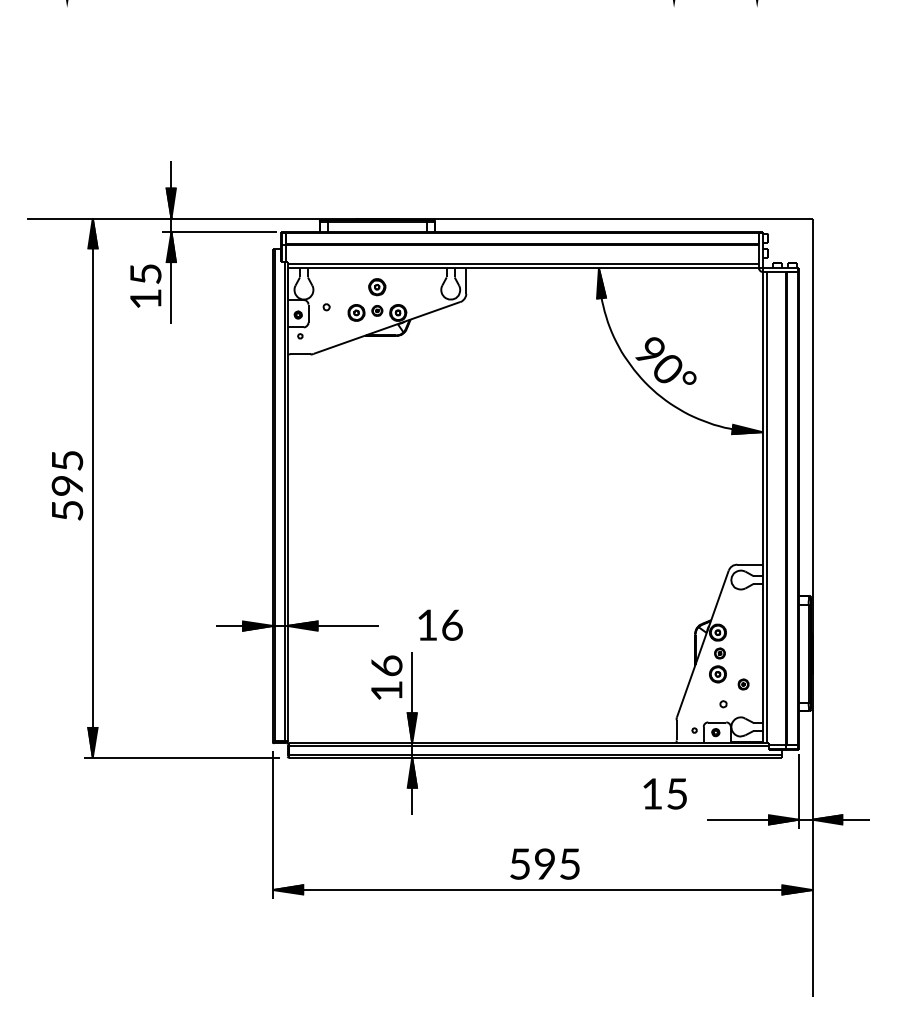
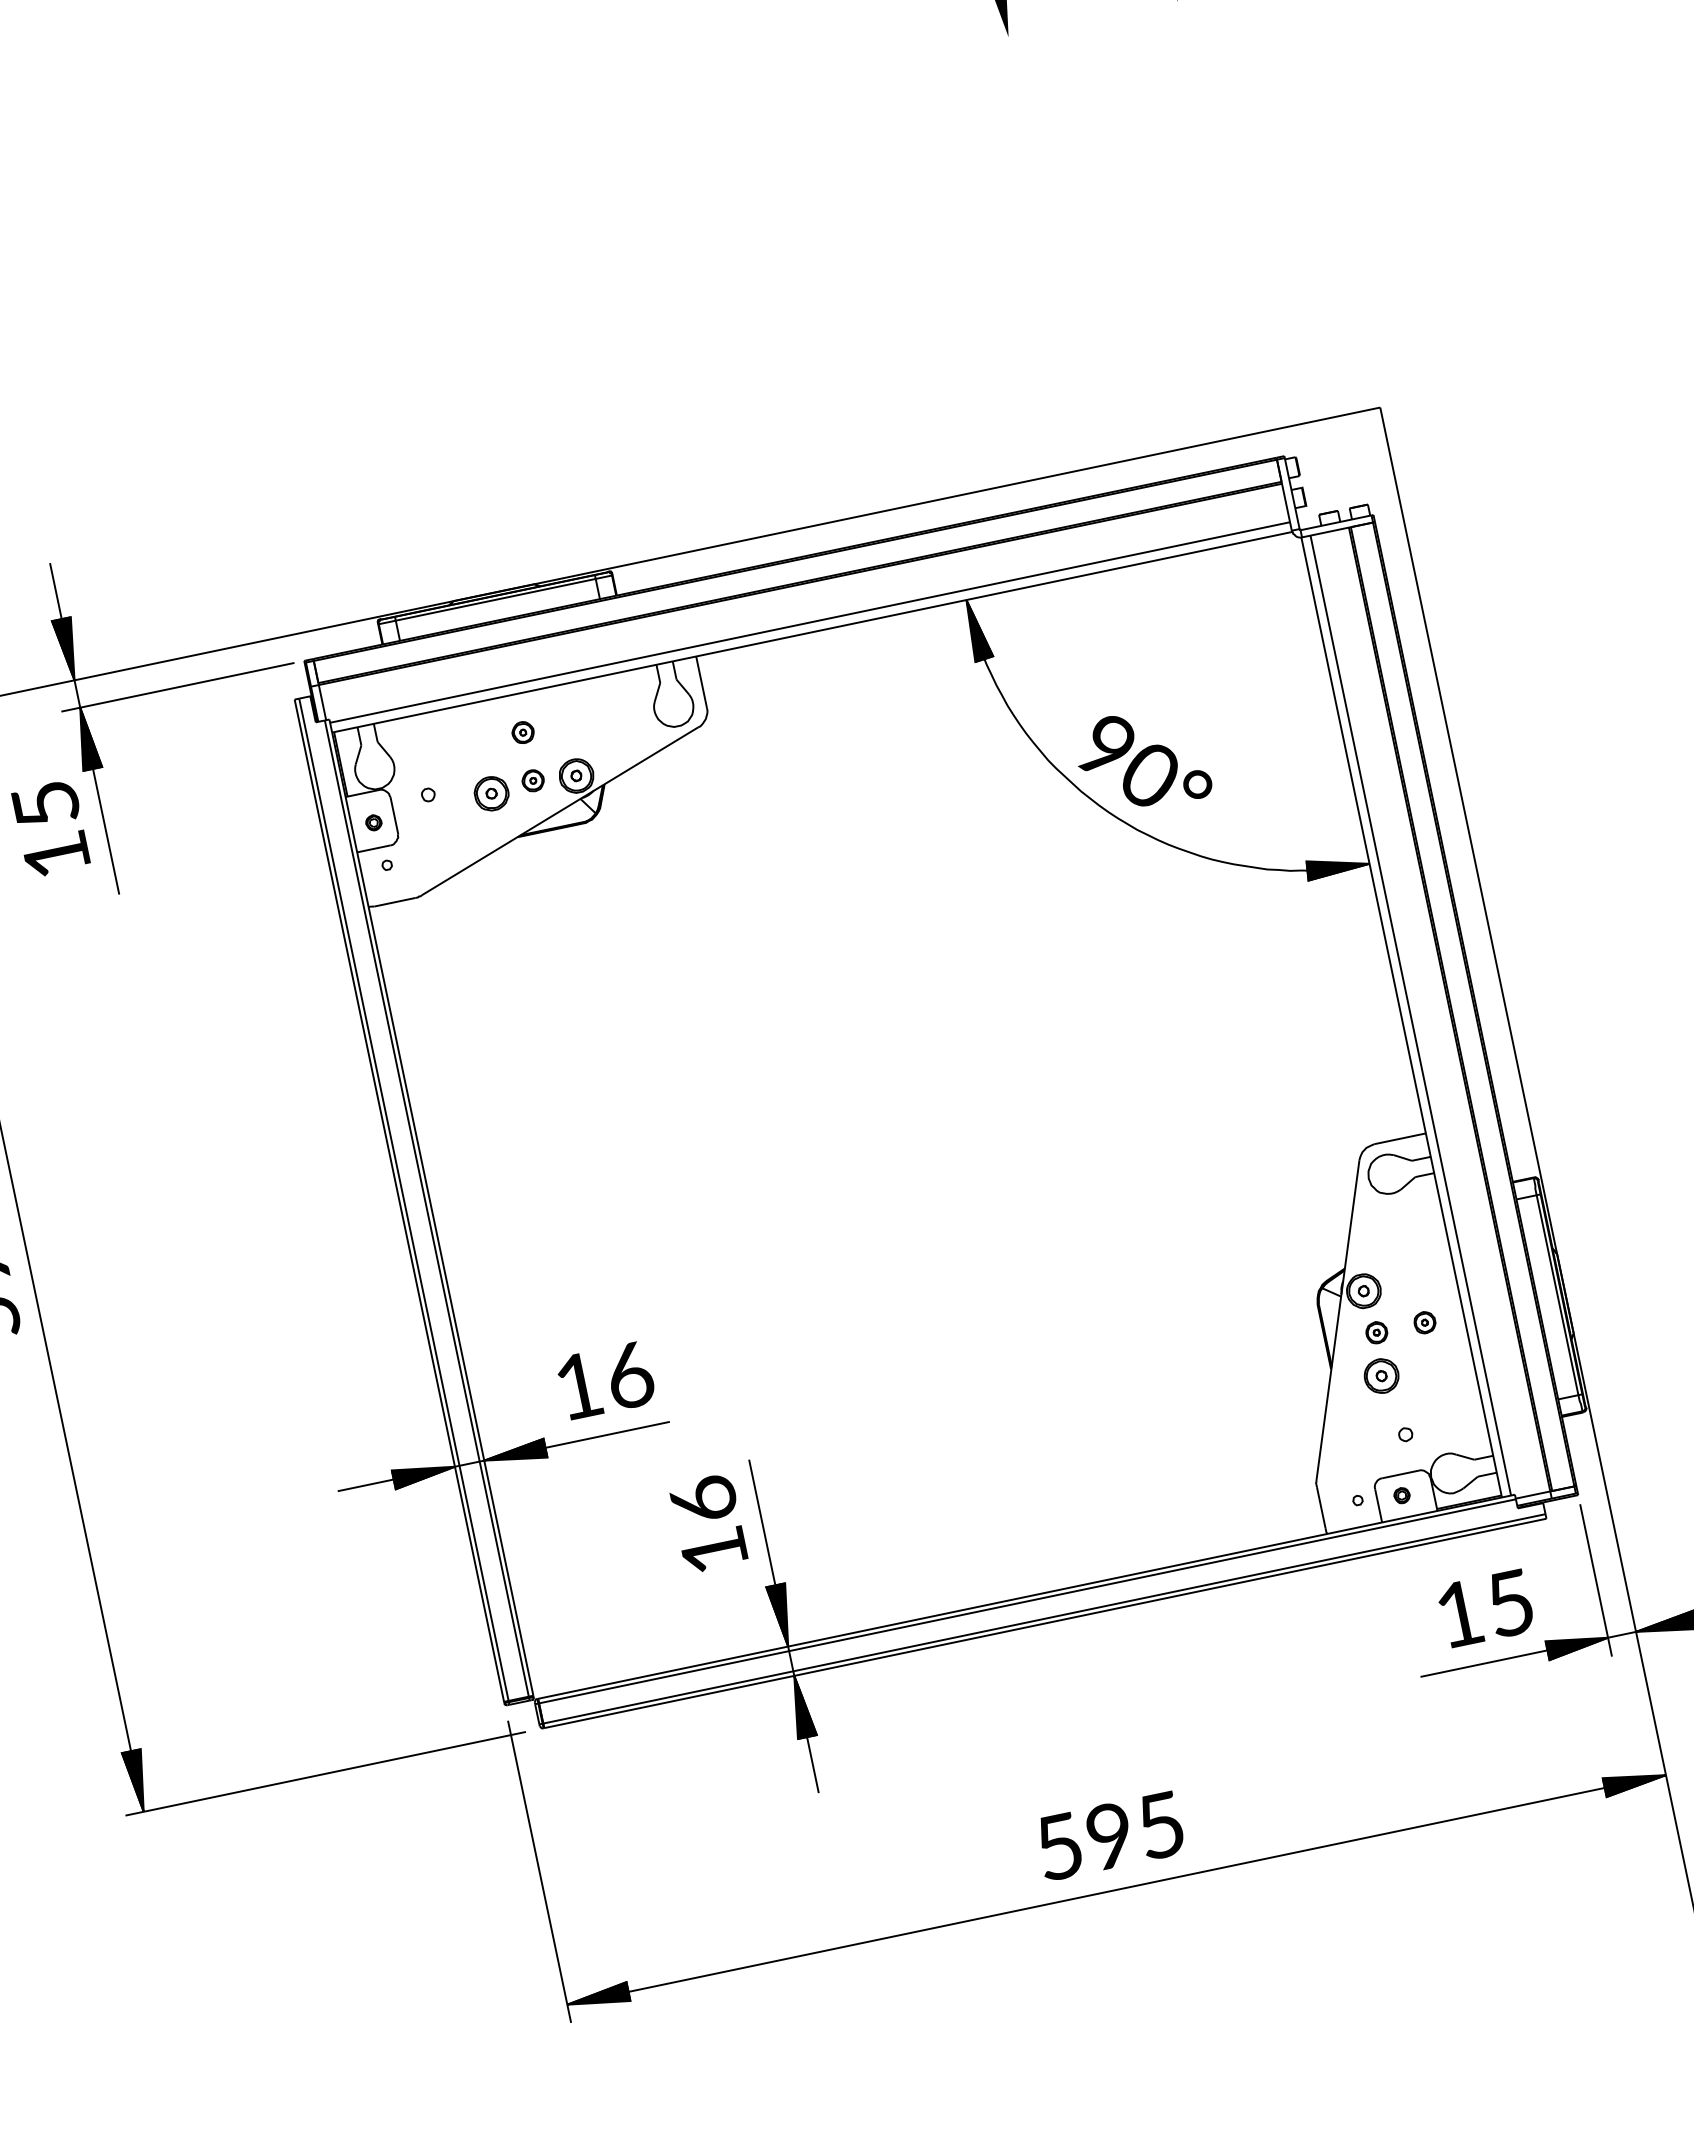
part: (377, 287) -> (523, 732), size x0.62
text: (440, 624) -> (605, 1379), moved
part: (743, 684) -> (1424, 1322), moved
text: (664, 793) -> (1484, 1607), moved

